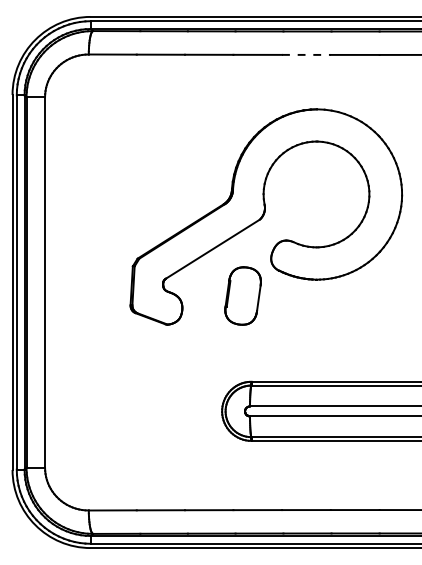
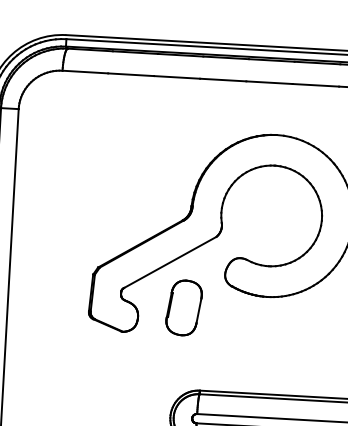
line: (306, 54) -> (269, 82), dashed -> solid
part: (242, 295) -> (183, 307), moved

